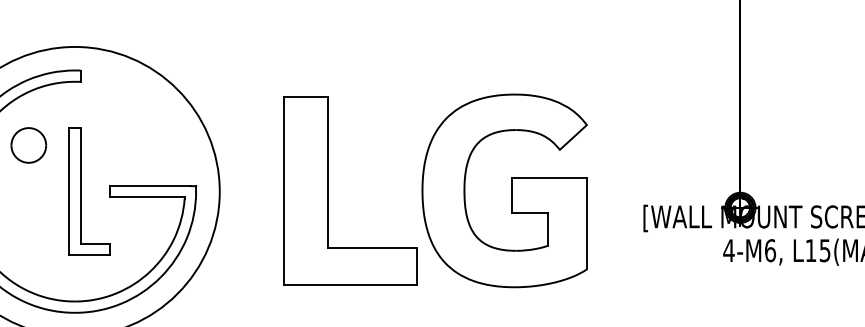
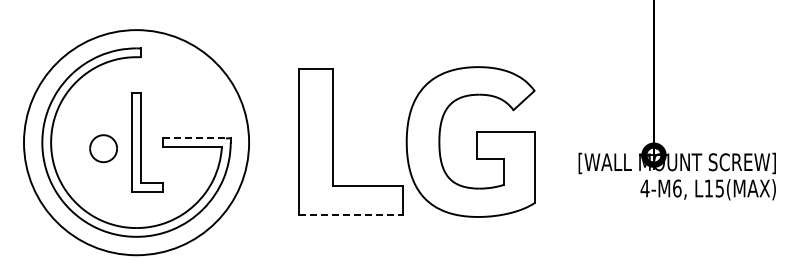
part: (28, 145) -> (103, 148), moved
line: (150, 186) -> (195, 138), solid -> dashed
line: (351, 284) -> (351, 214), solid -> dashed

